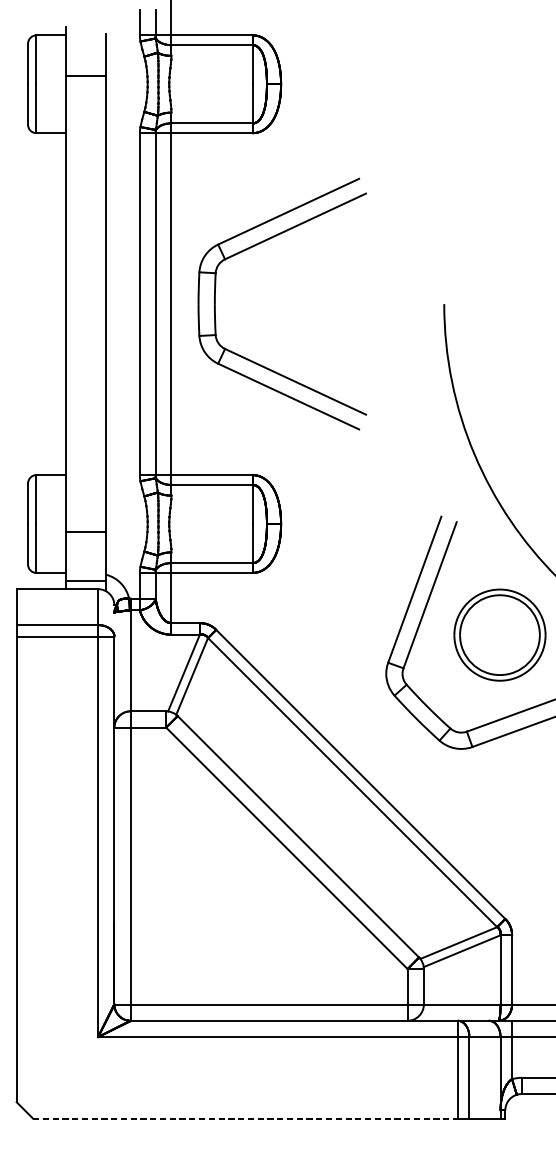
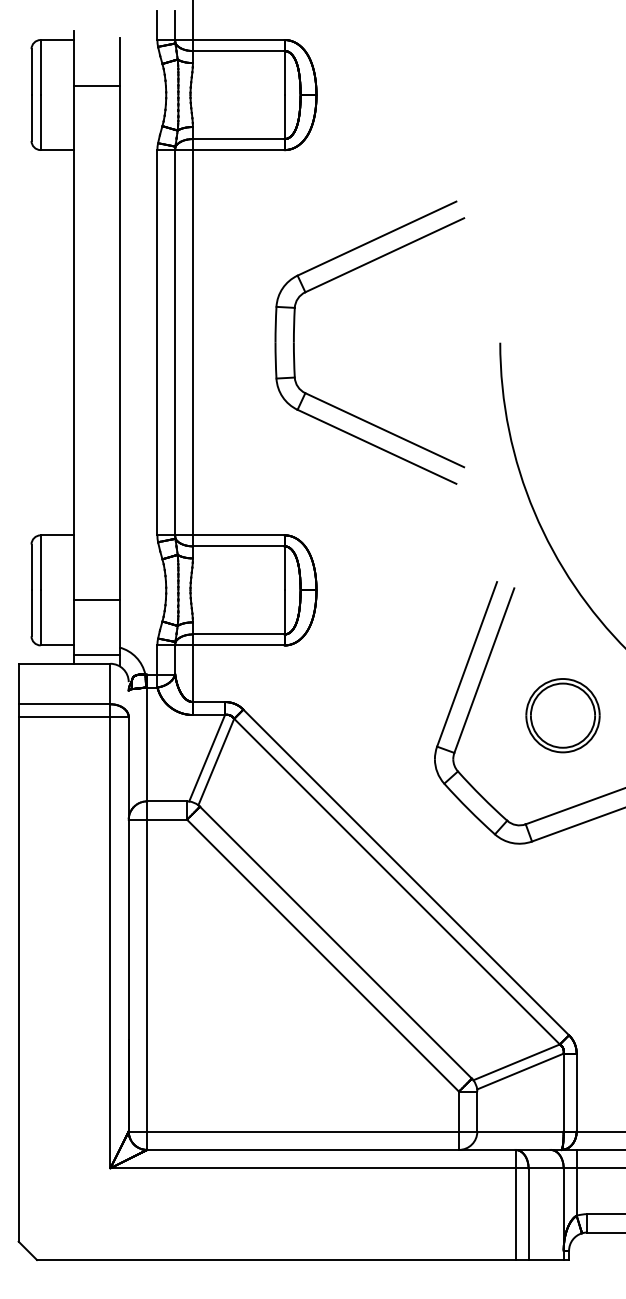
part: (253, 247) -> (337, 278), moved
part: (499, 635) -> (562, 715), size x0.71
line: (245, 1118) -> (276, 1260), dashed -> solid

